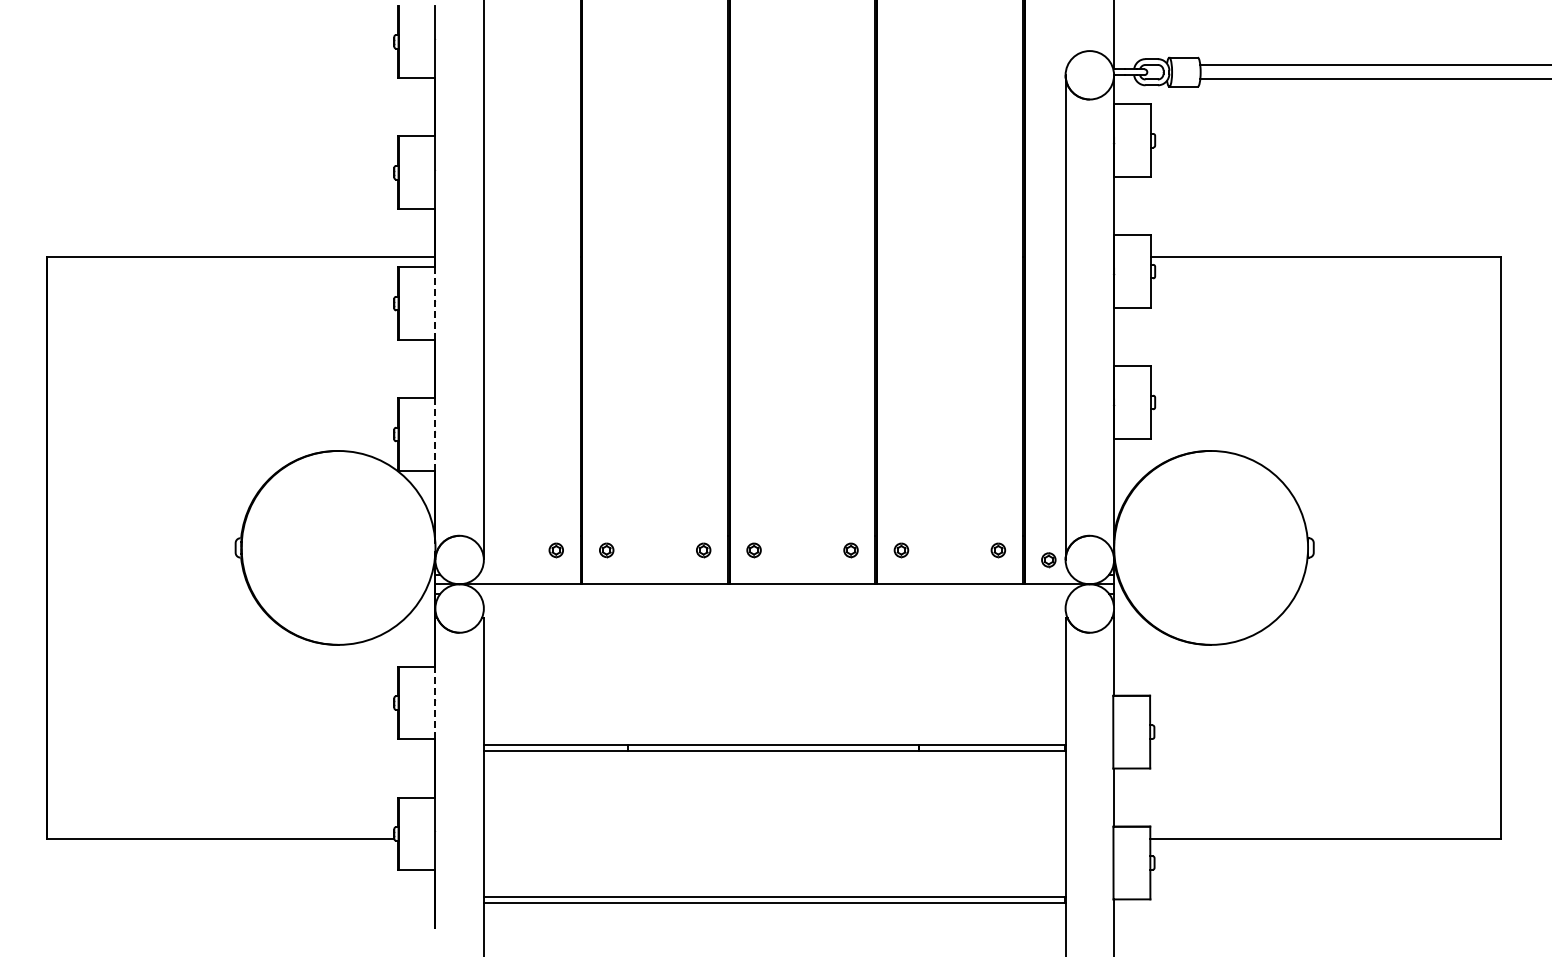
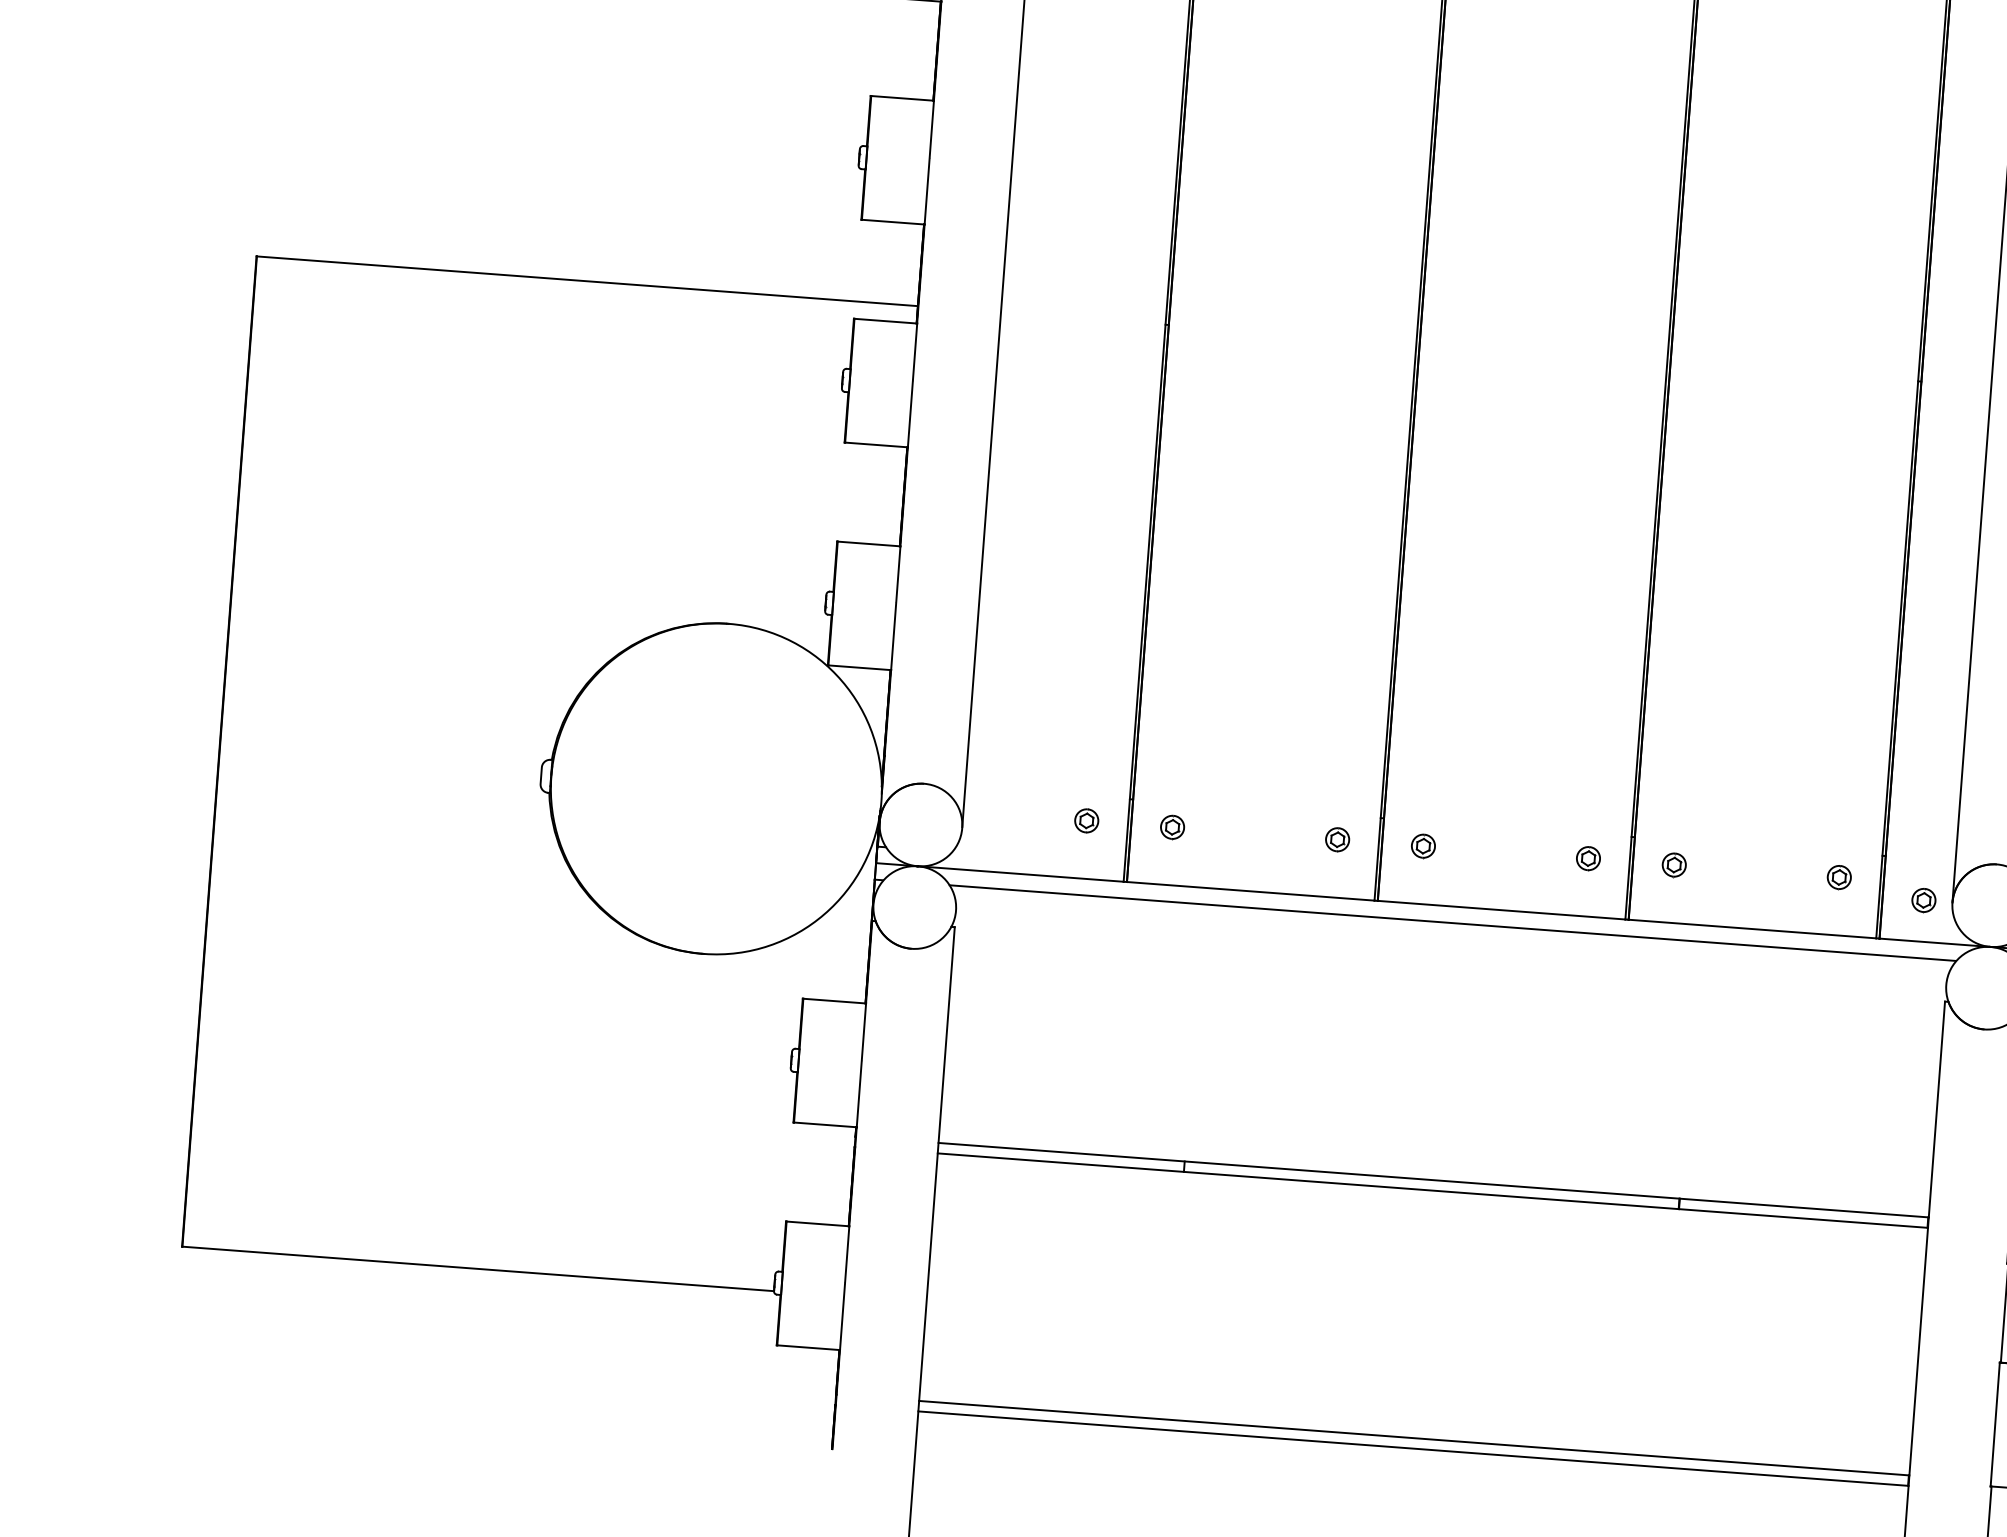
line: (435, 303) -> (912, 385), dashed -> solid
line: (435, 434) -> (895, 608), dashed -> solid
line: (774, 593) -> (1452, 922), added
line: (435, 702) -> (861, 1064), dashed -> solid

